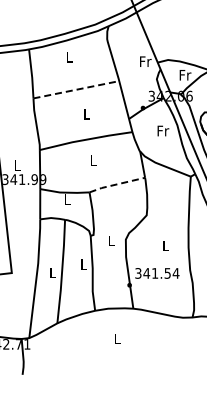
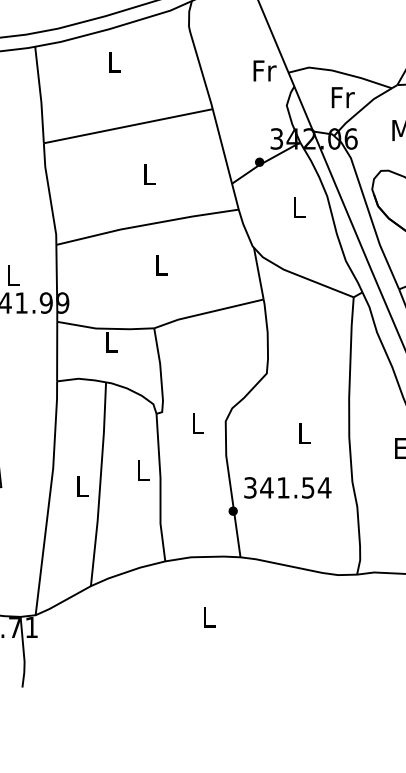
line: (76, 89) -> (128, 125), dashed -> solid
text: (163, 130) -> (299, 206), Fr -> L
line: (117, 184) -> (209, 312), dashed -> solid

